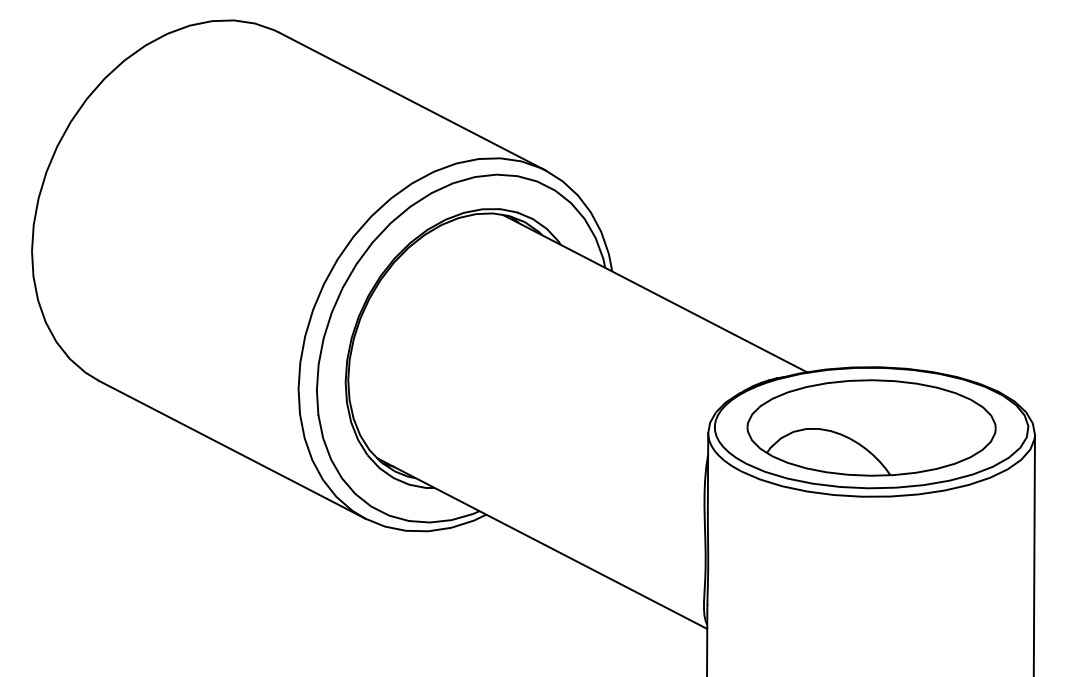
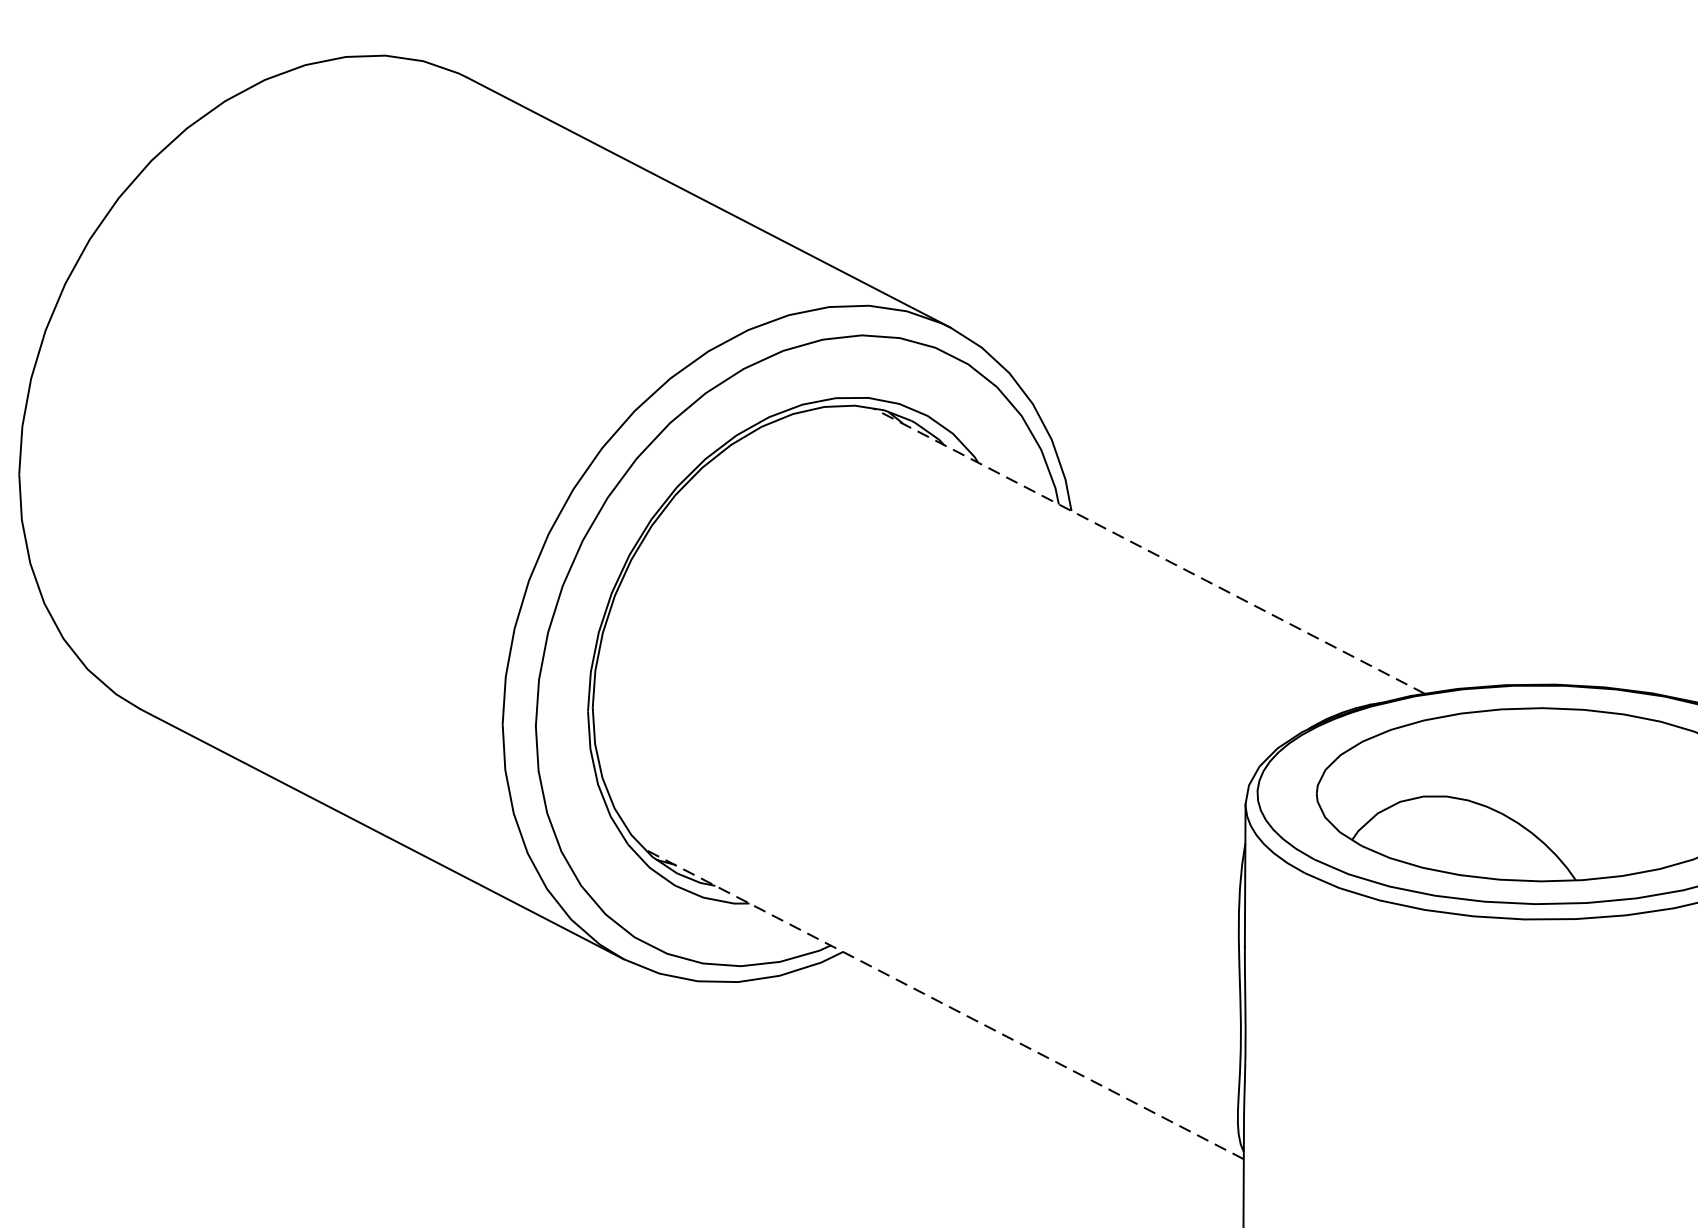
line: (654, 293) -> (1148, 550), solid -> dashed
line: (542, 543) -> (945, 1004), solid -> dashed

